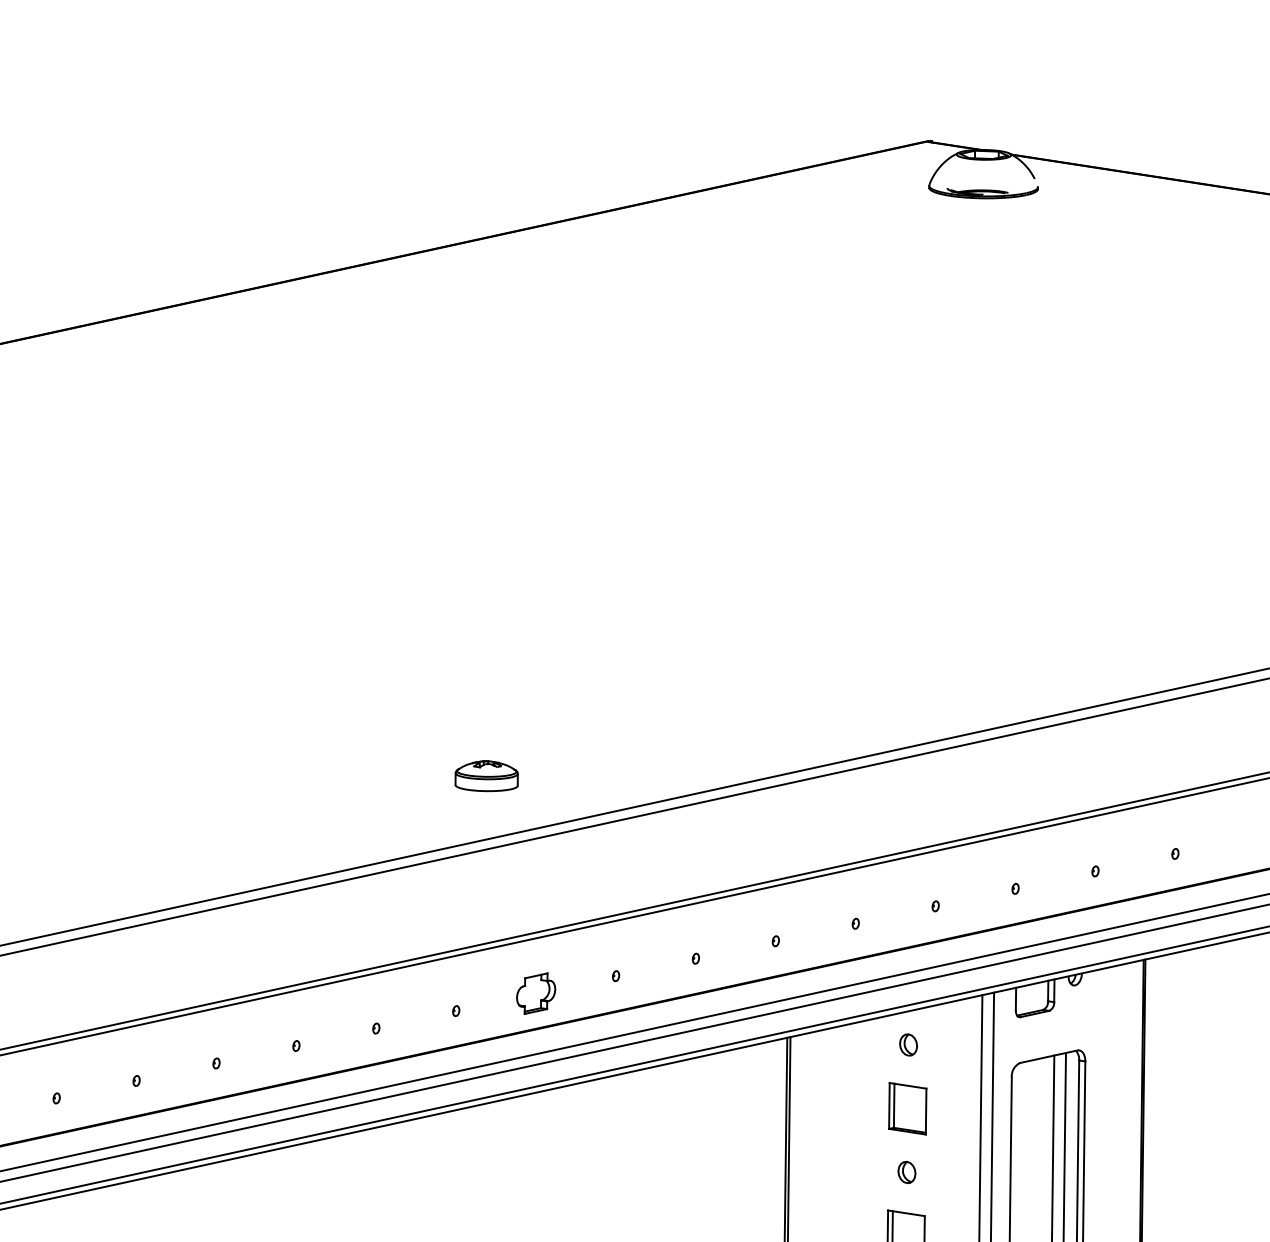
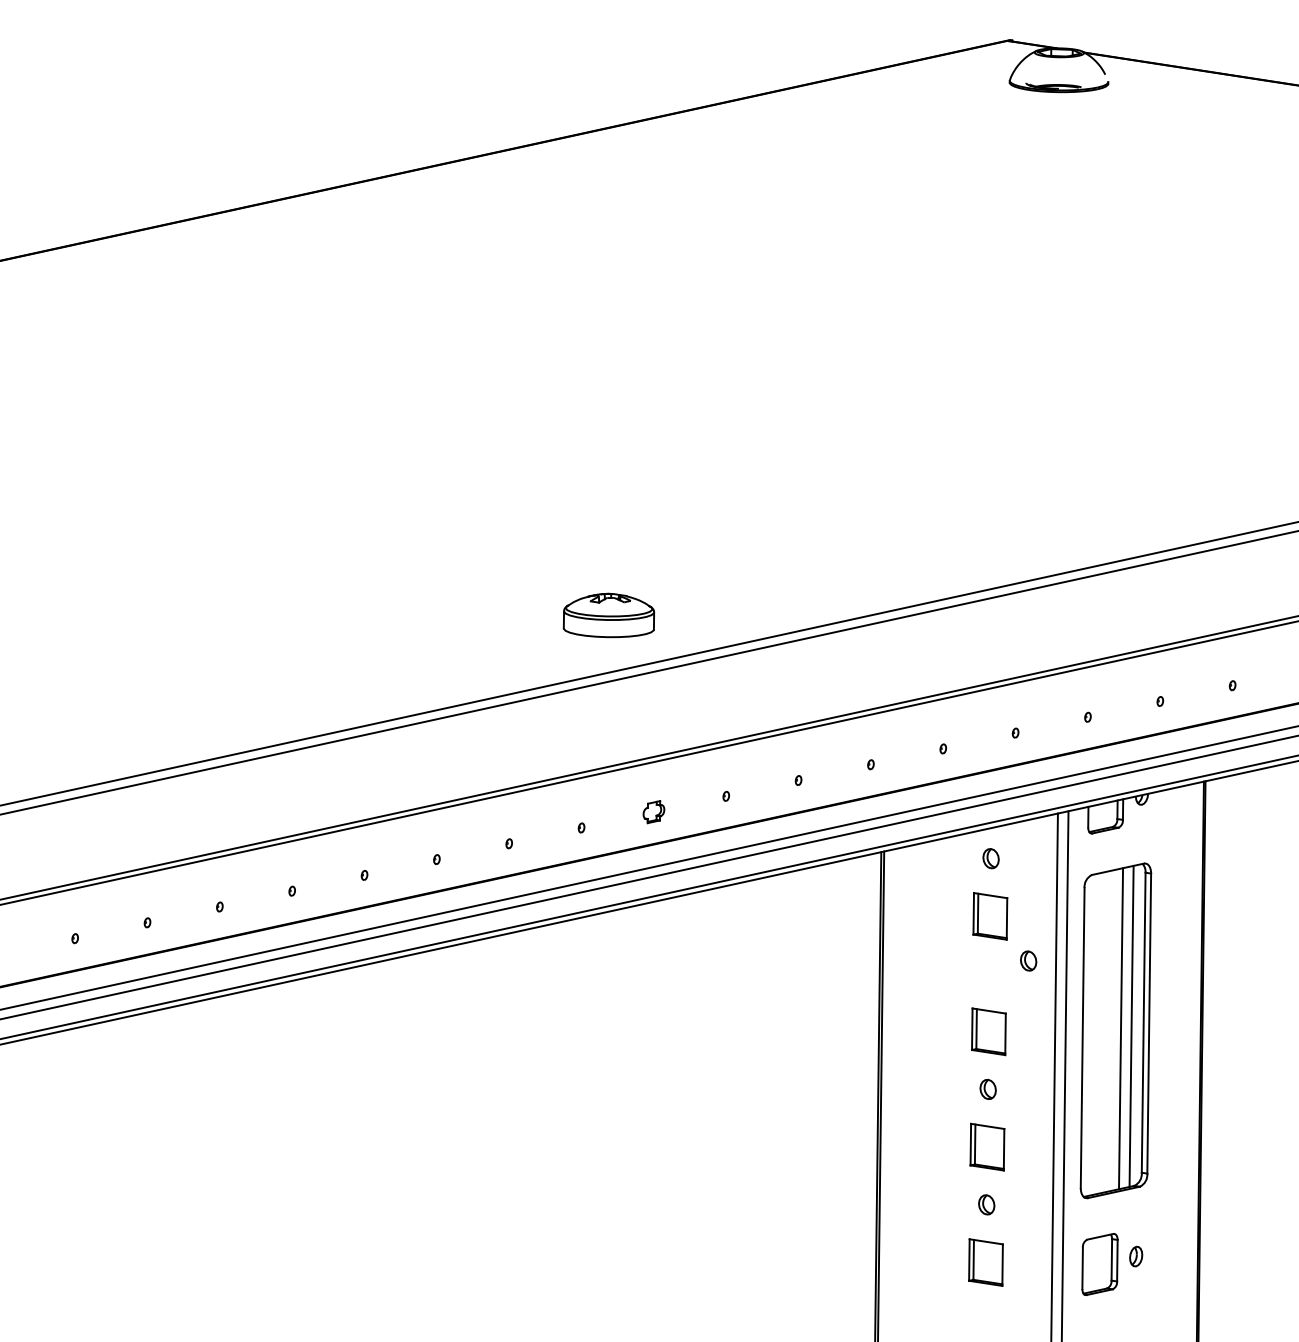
part: (487, 775) -> (609, 614), size x1.6
part: (535, 992) -> (653, 811), size x0.6
part: (906, 1171) -> (1028, 960), moved

